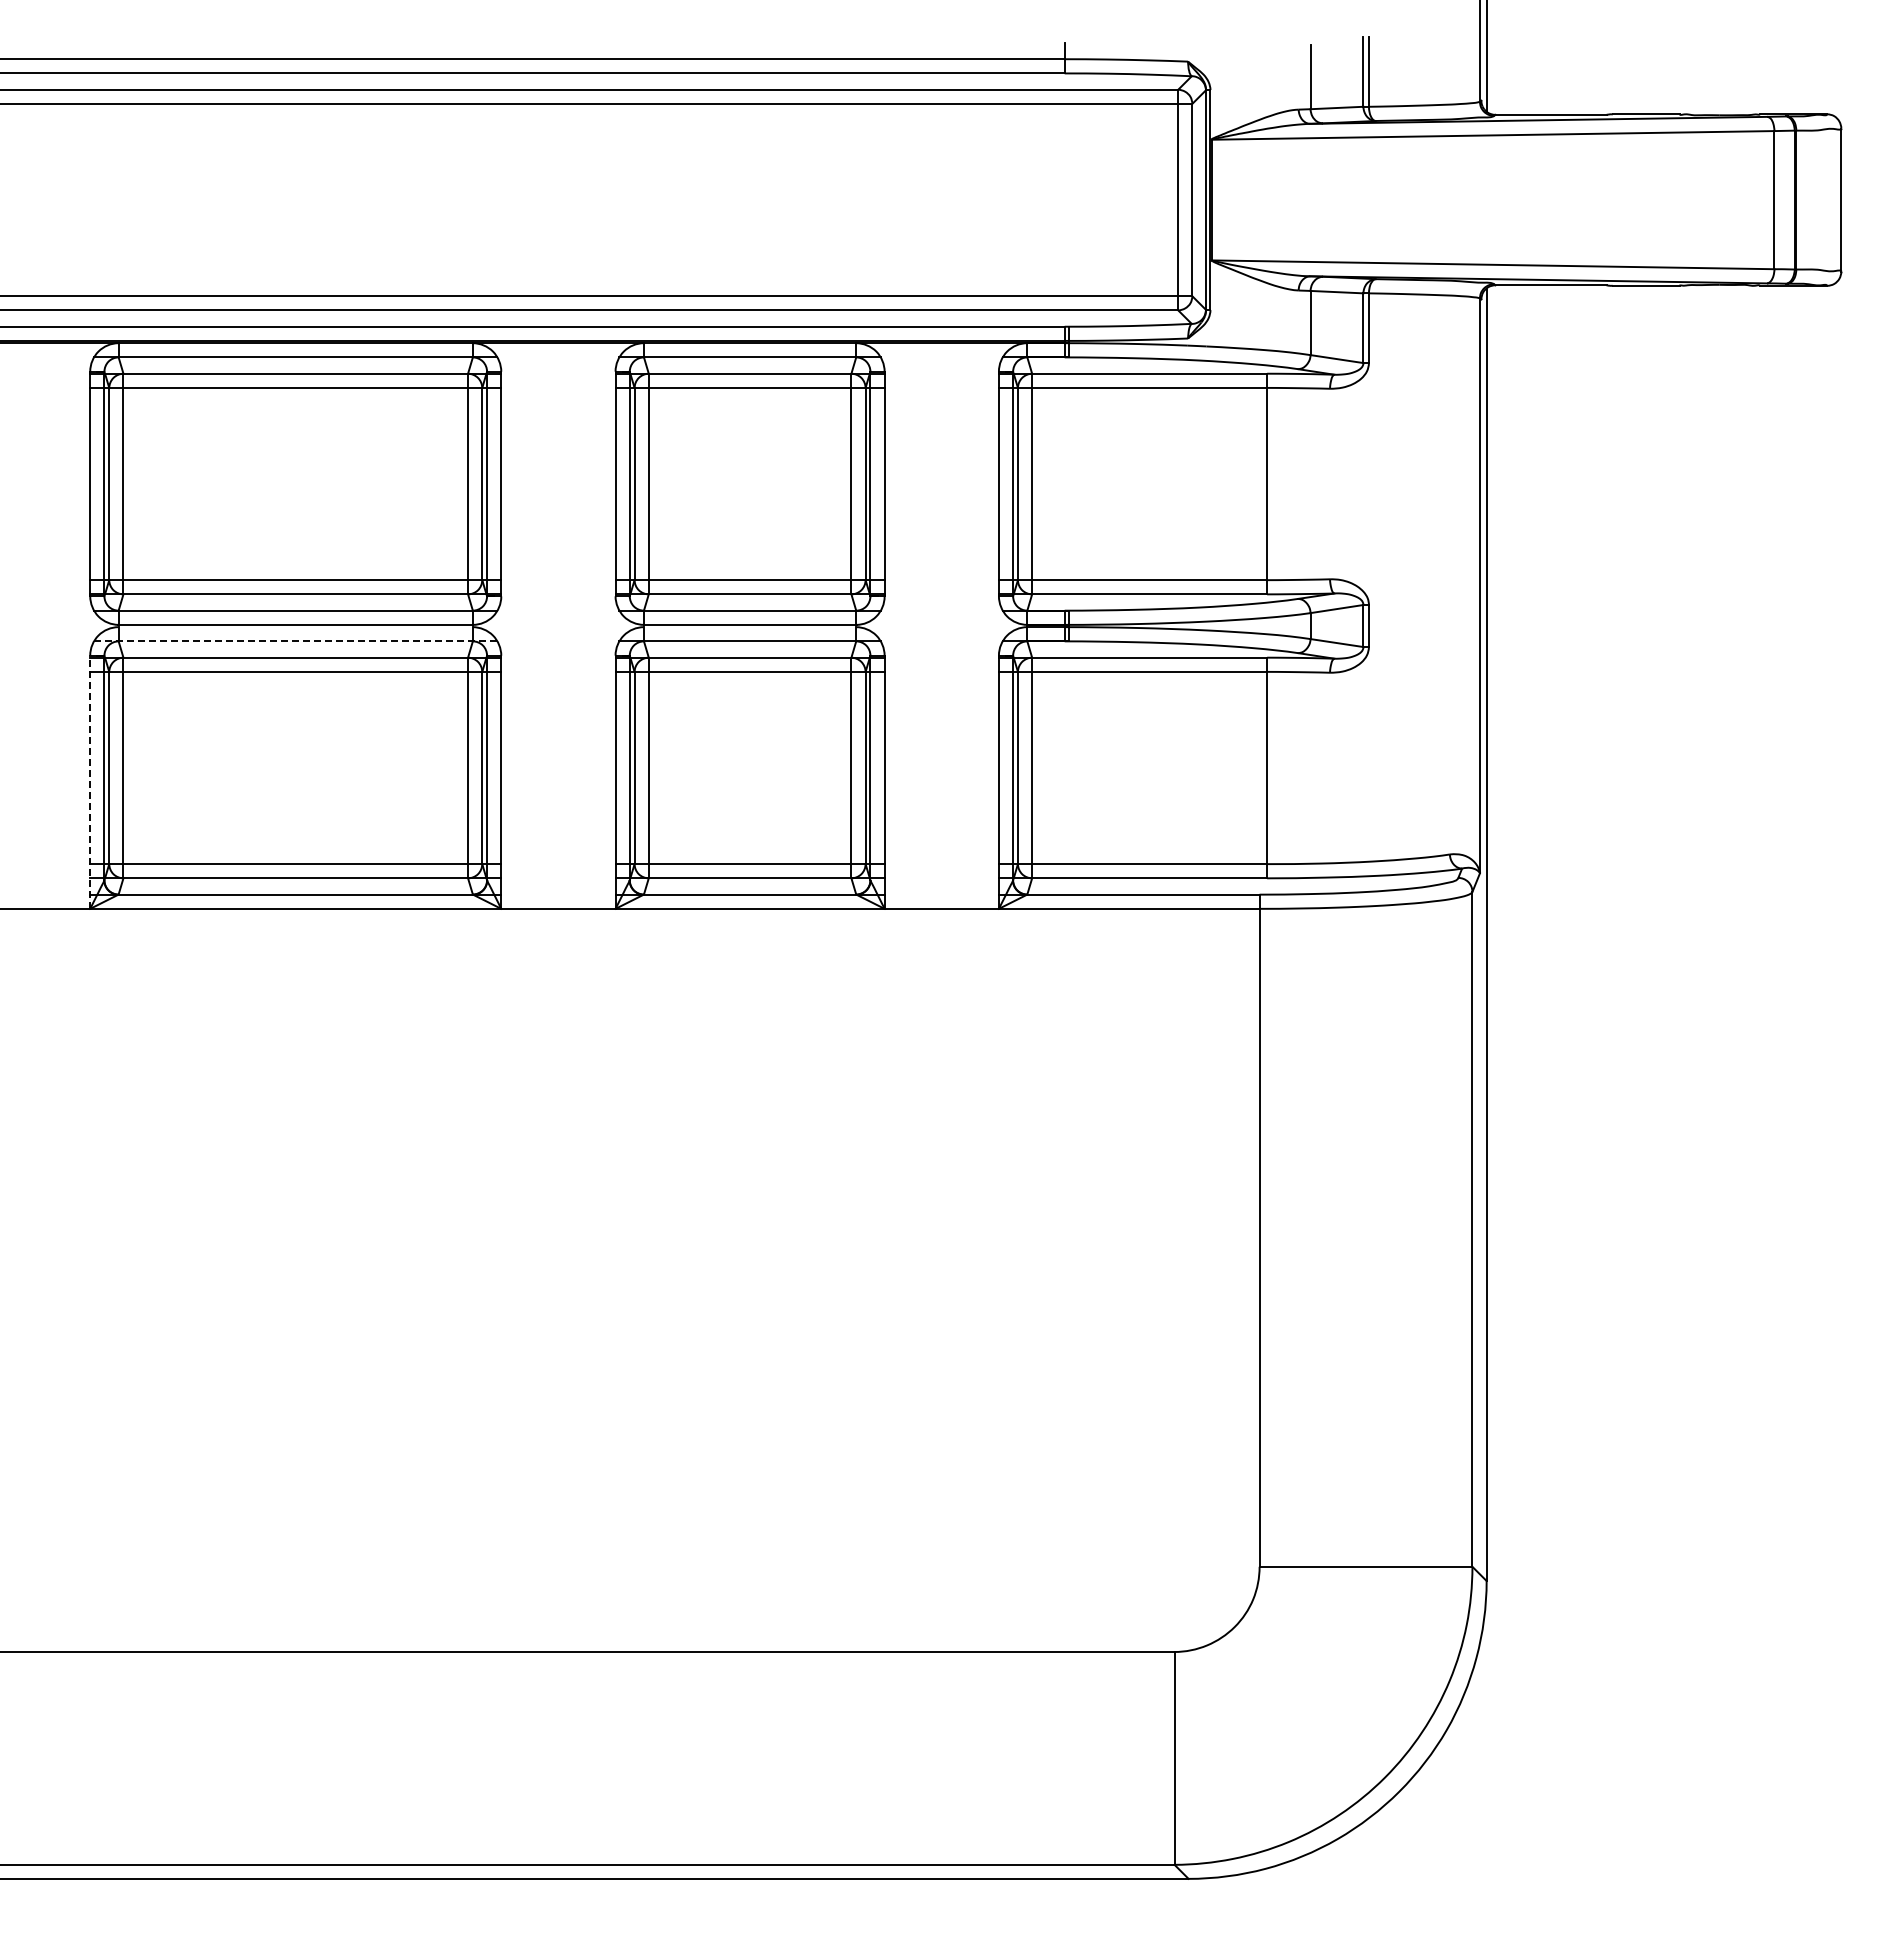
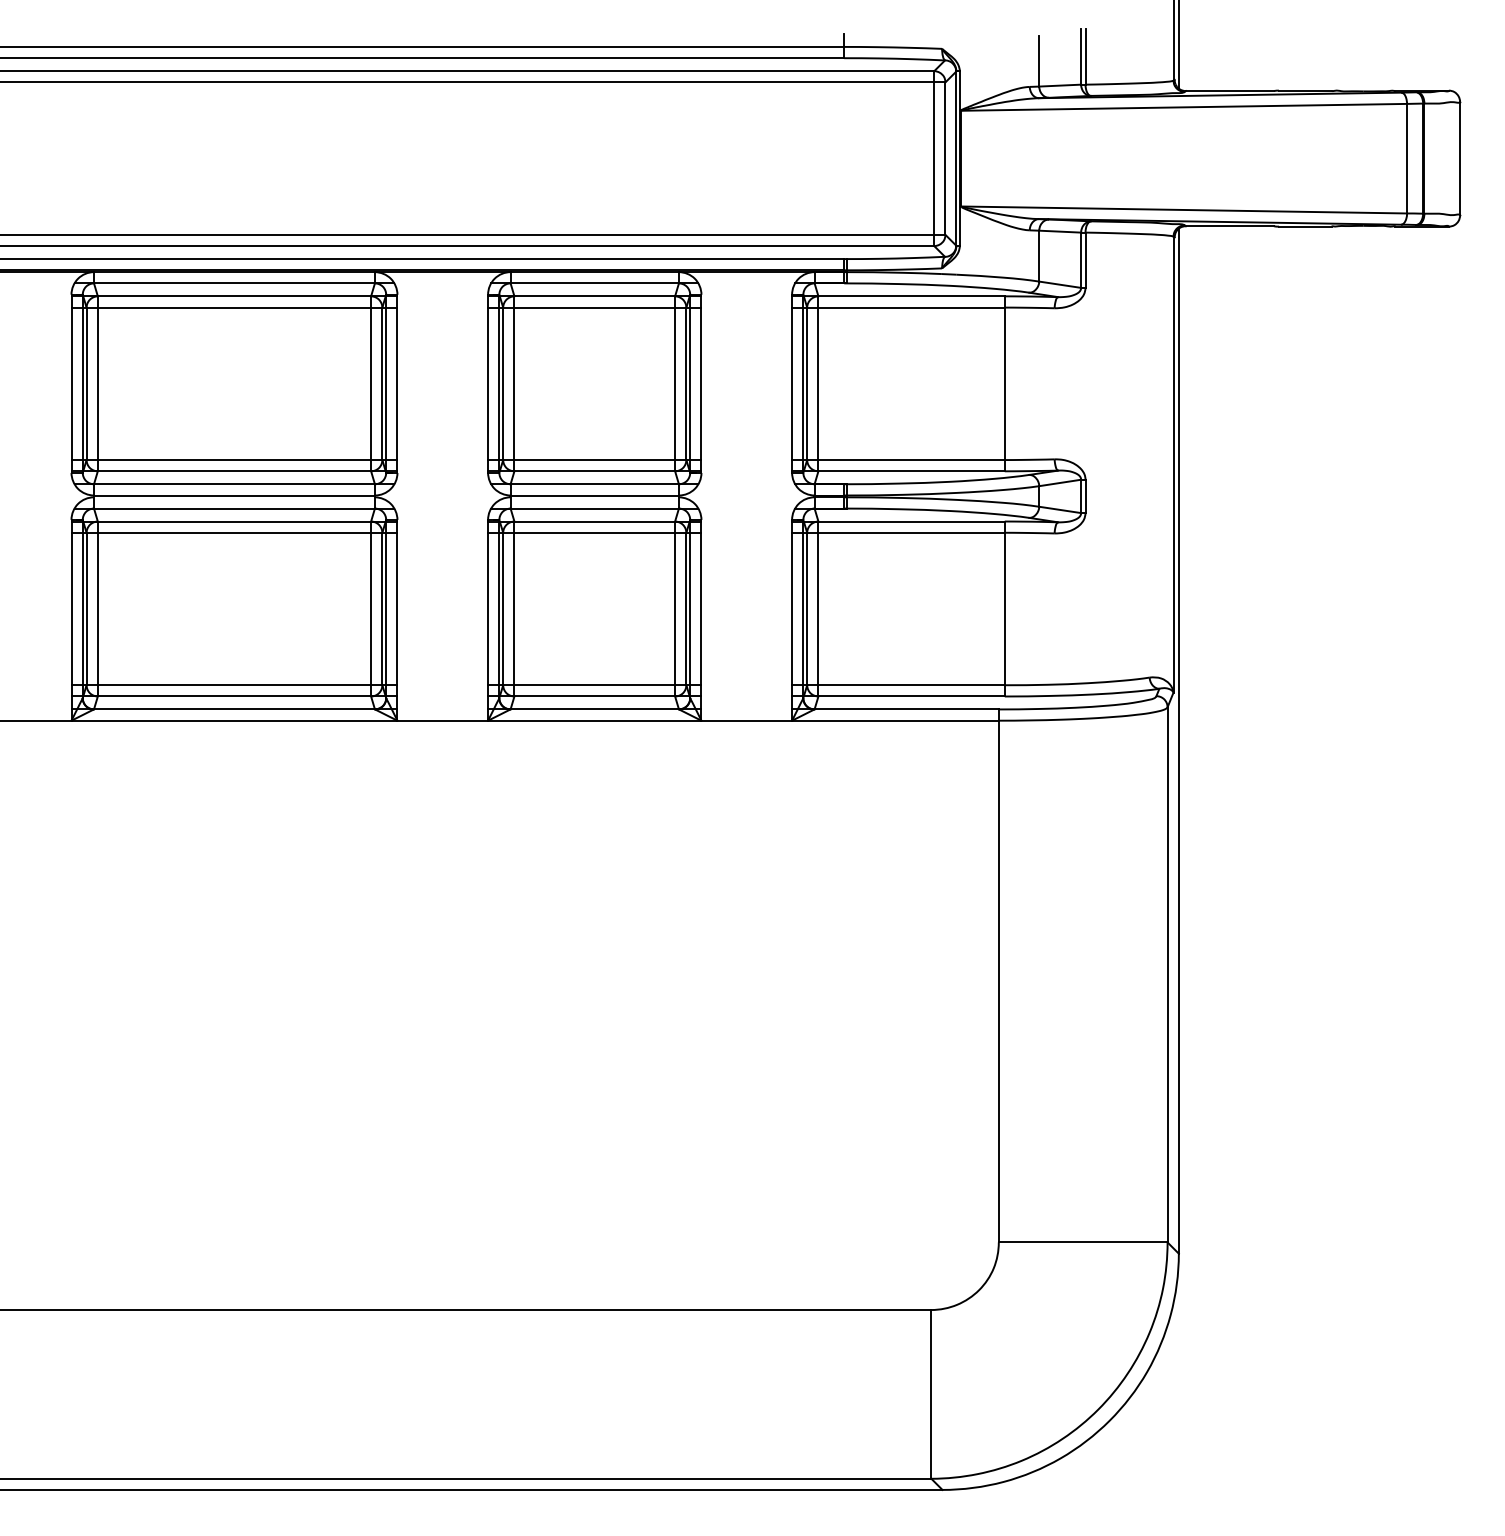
line: (295, 641) -> (234, 508), dashed -> solid
line: (90, 782) -> (71, 620), dashed -> solid

